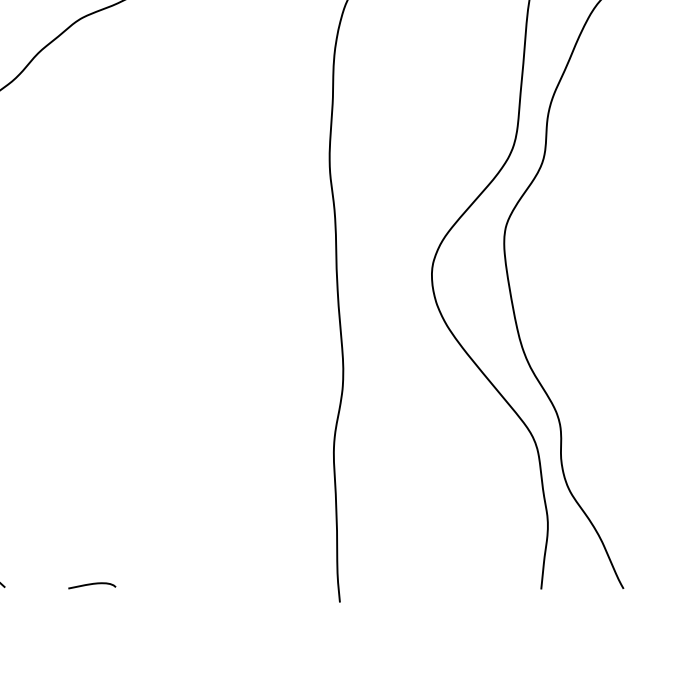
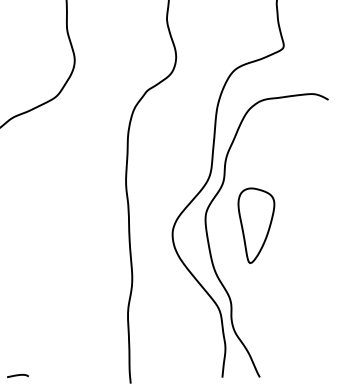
part: (616, 255) -> (256, 225), added

